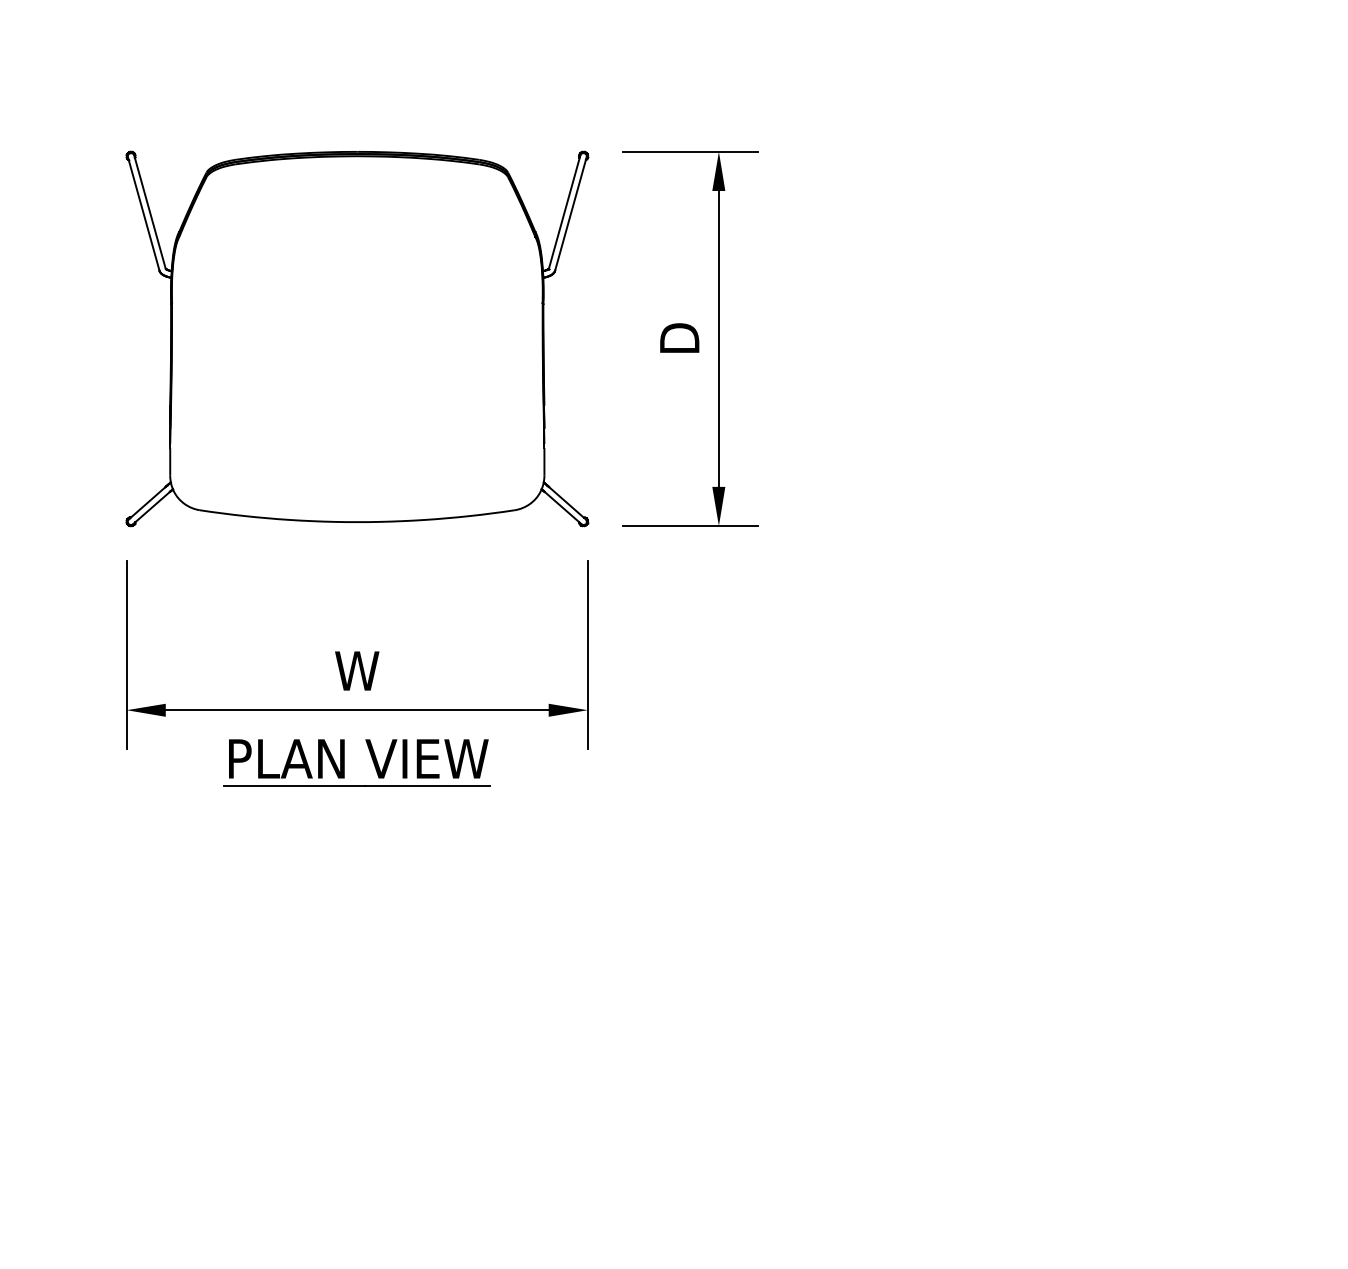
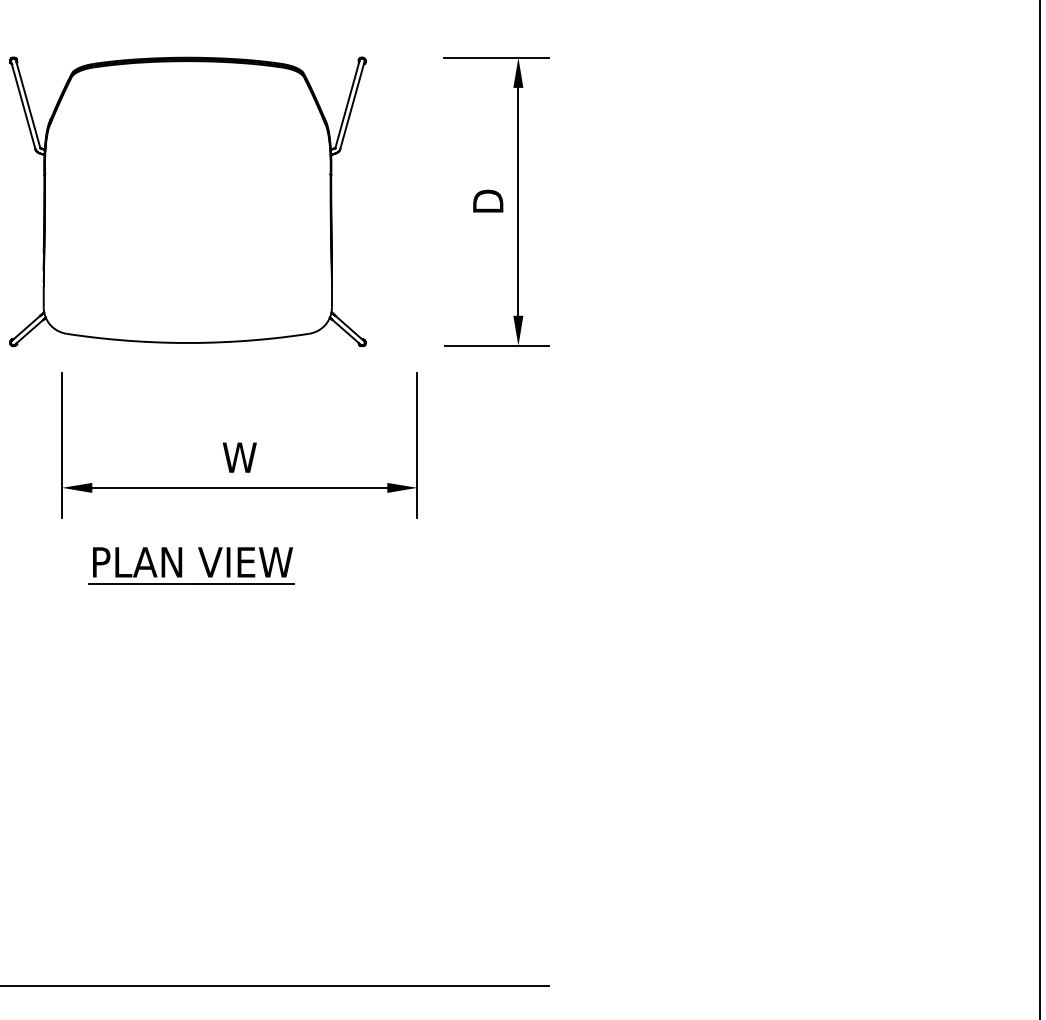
part: (356, 338) -> (187, 201), moved
part: (345, 762) -> (182, 565), moved

